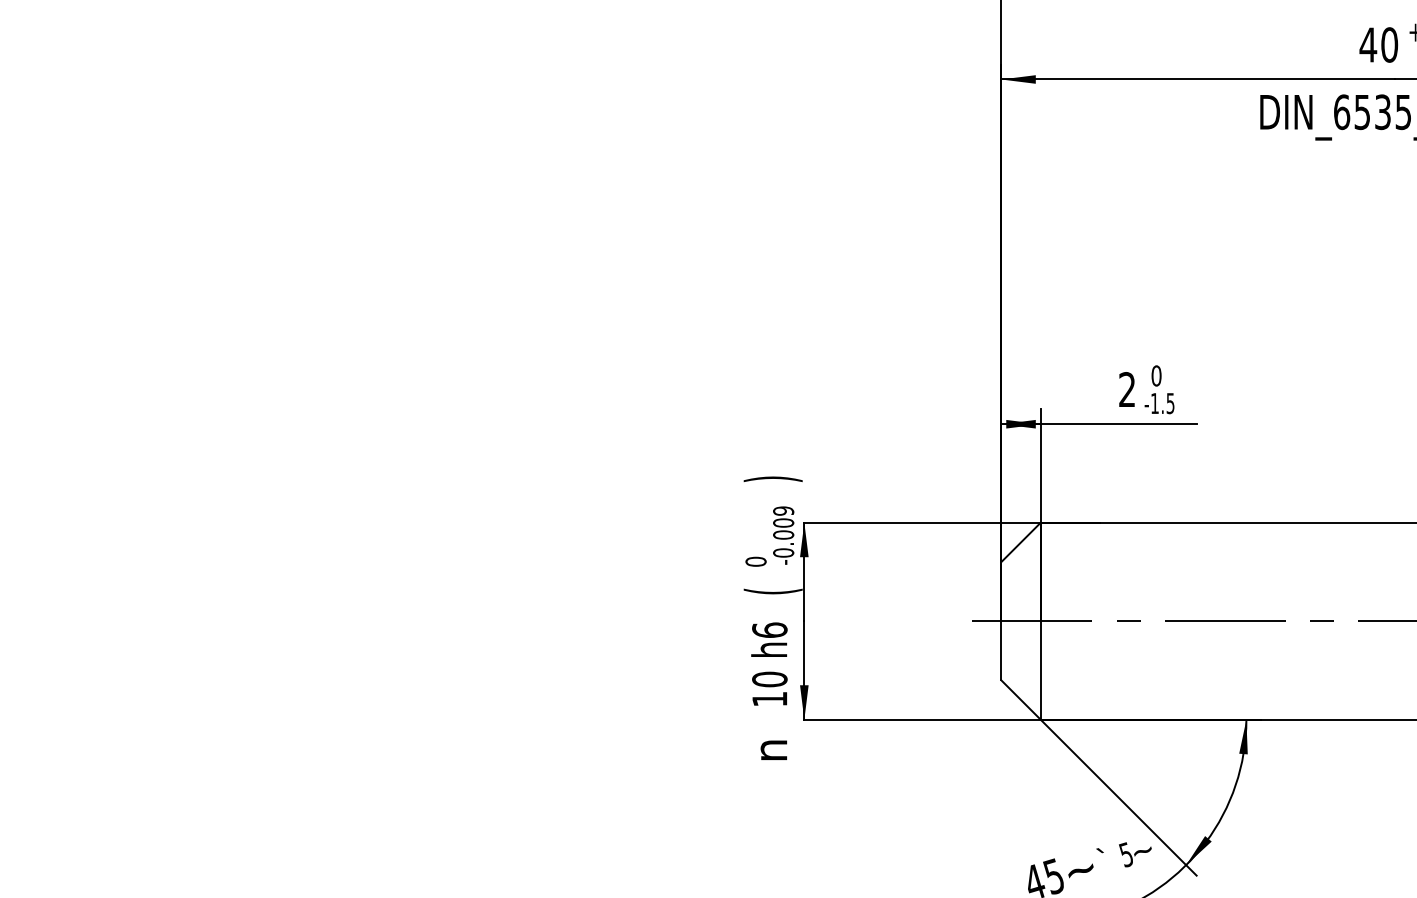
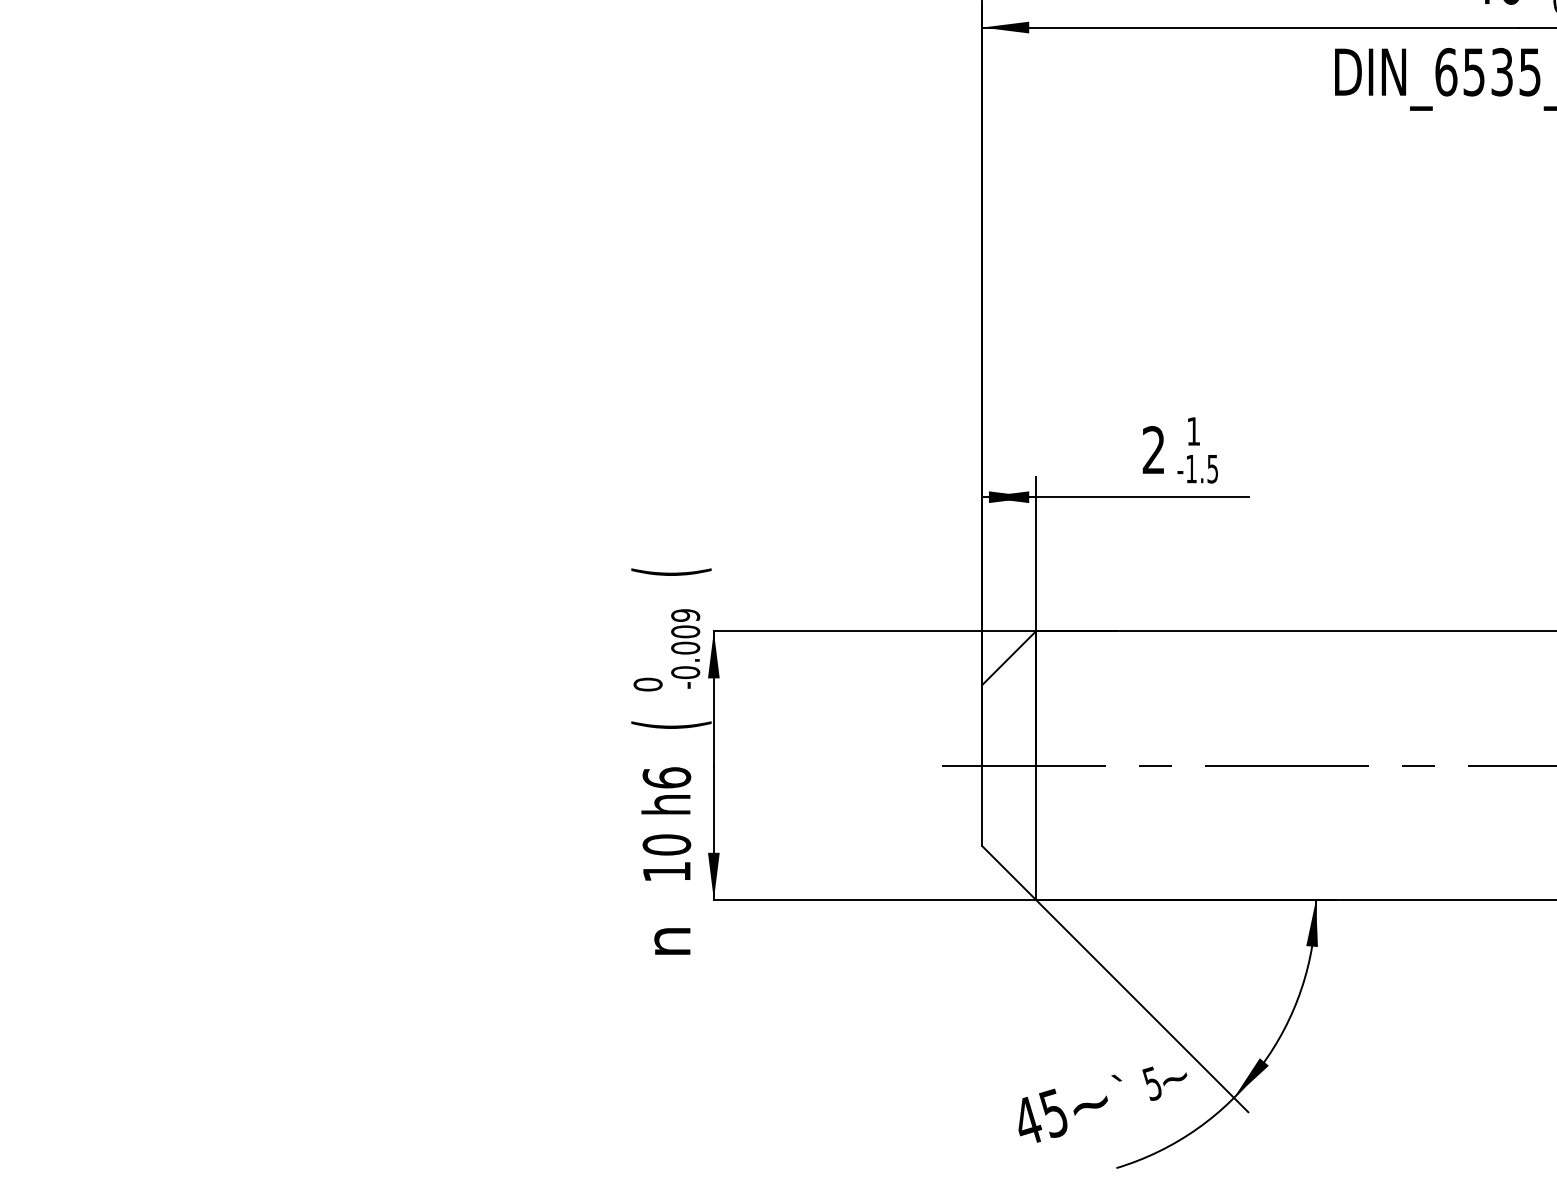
text: (1156, 375) -> (1193, 430), 0 -> 1
text: (772, 479) -> (670, 572), ) -> (

